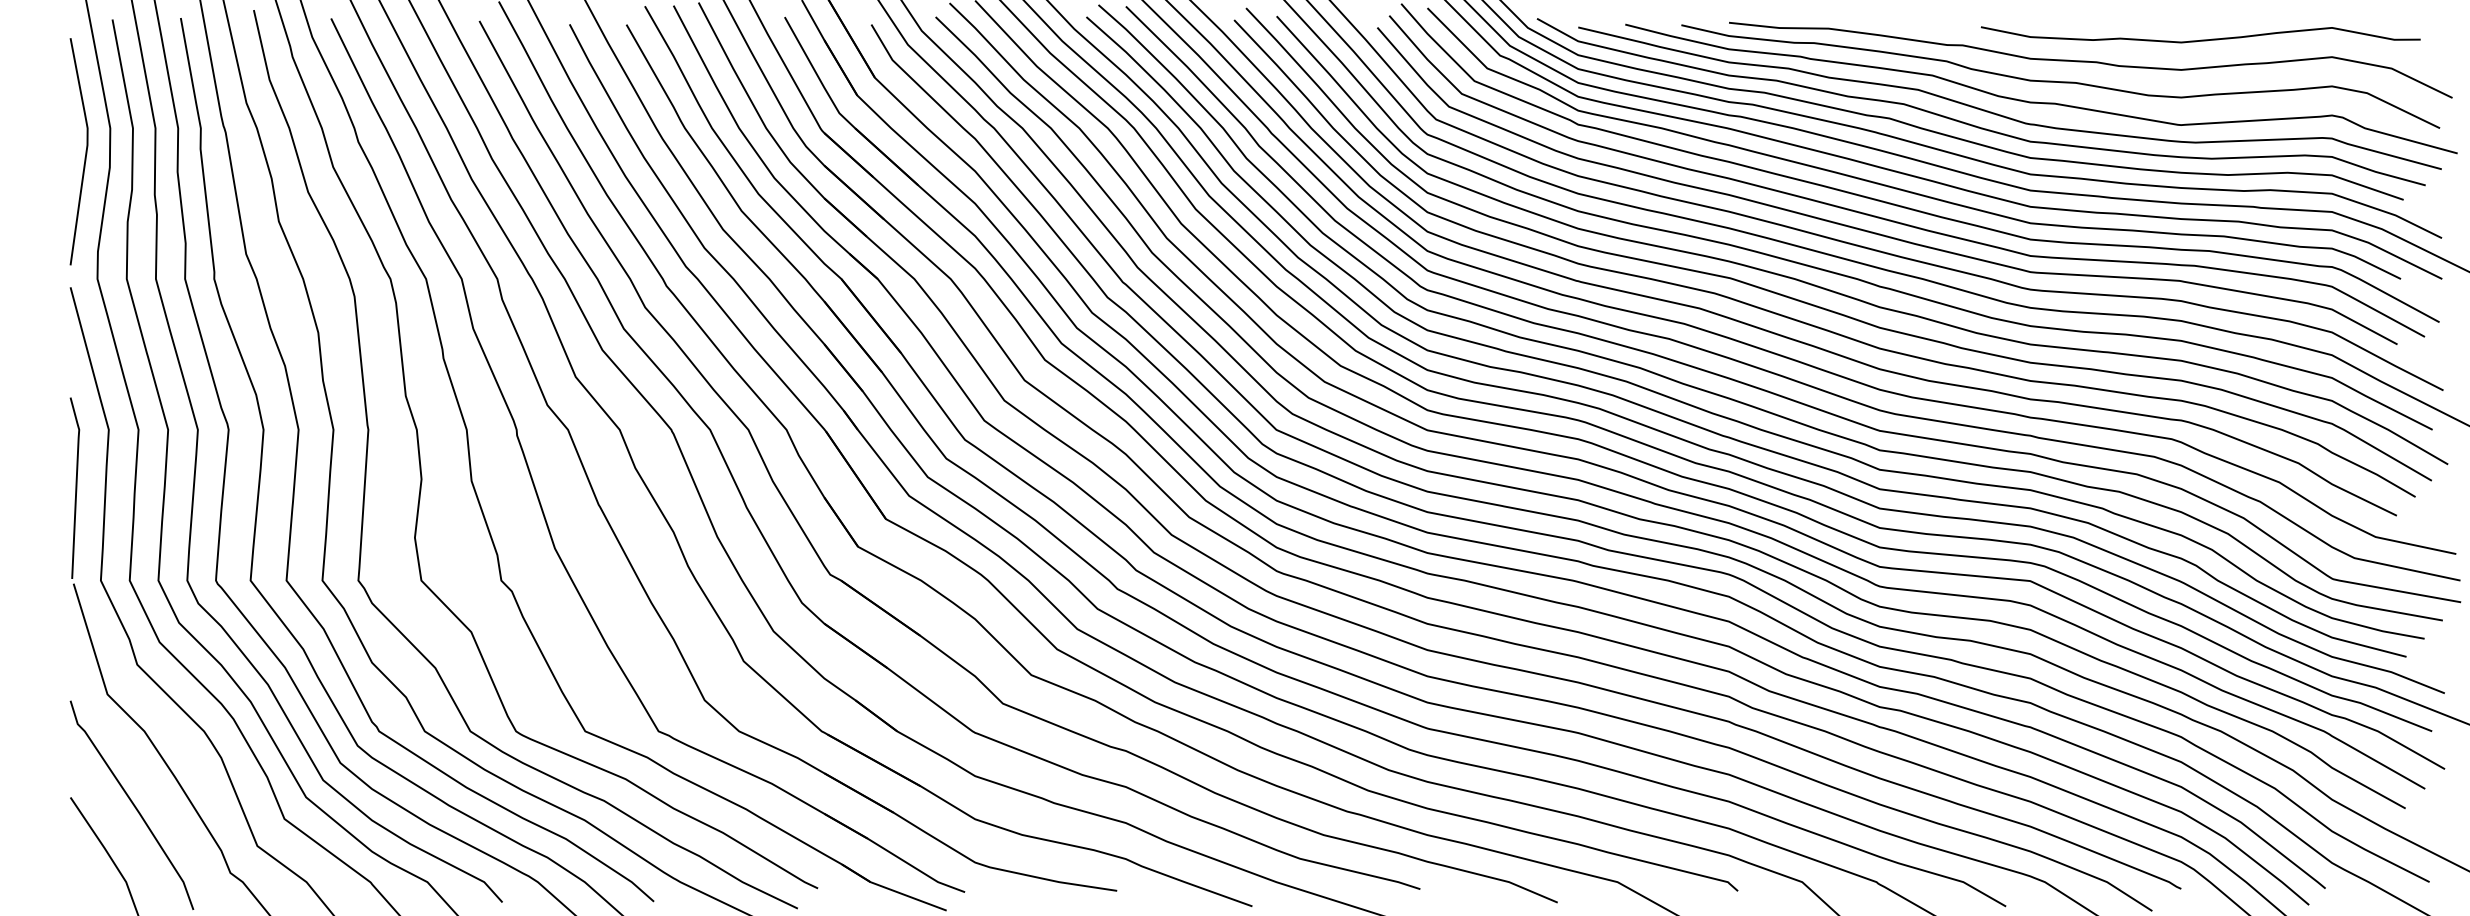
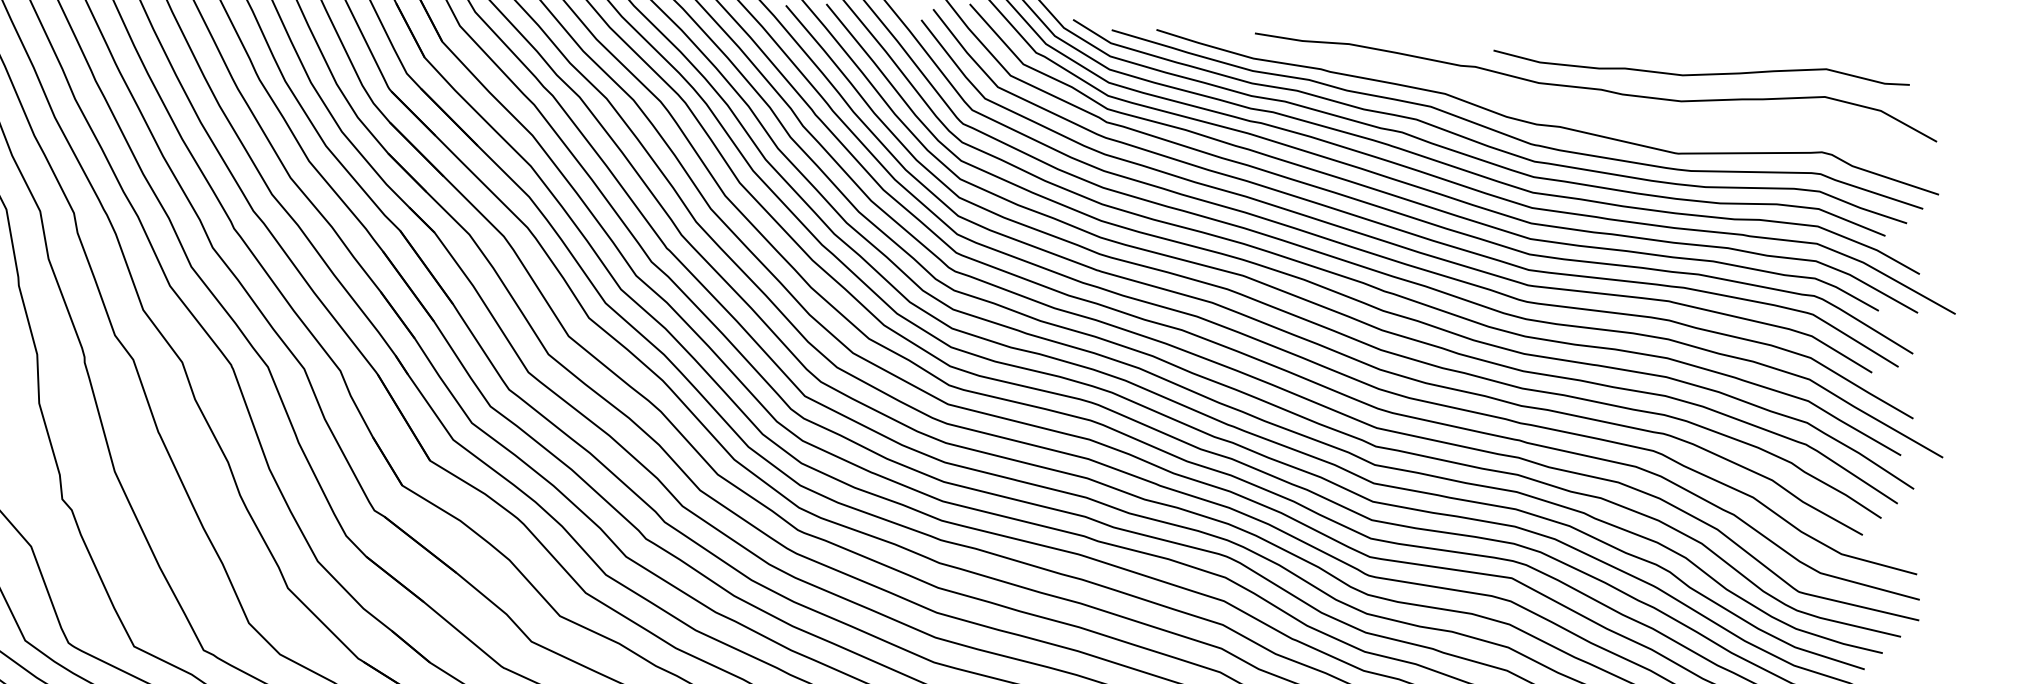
curve: (2060, 81) -> (1566, 106), removed

